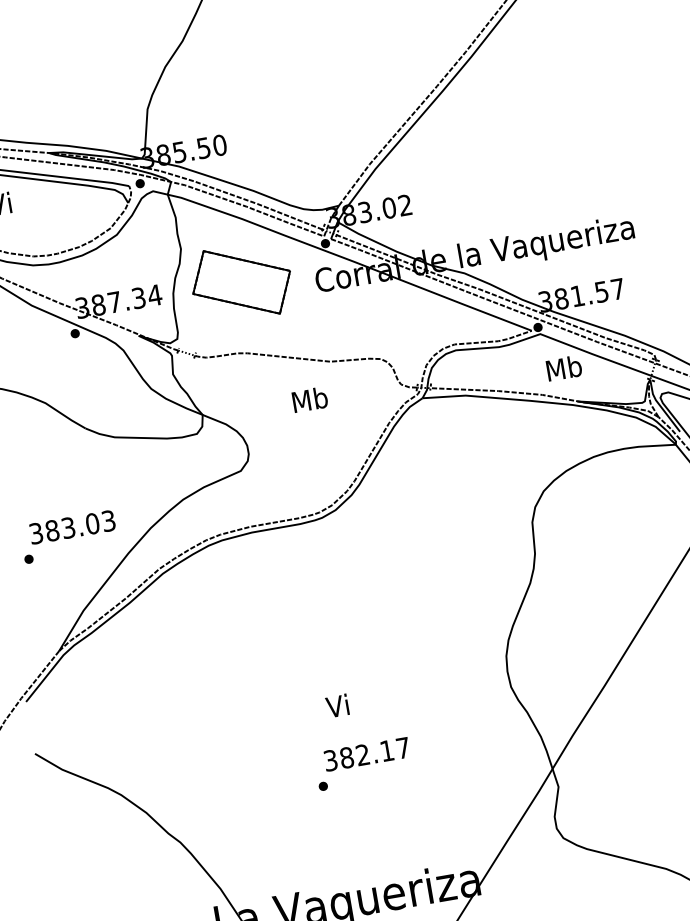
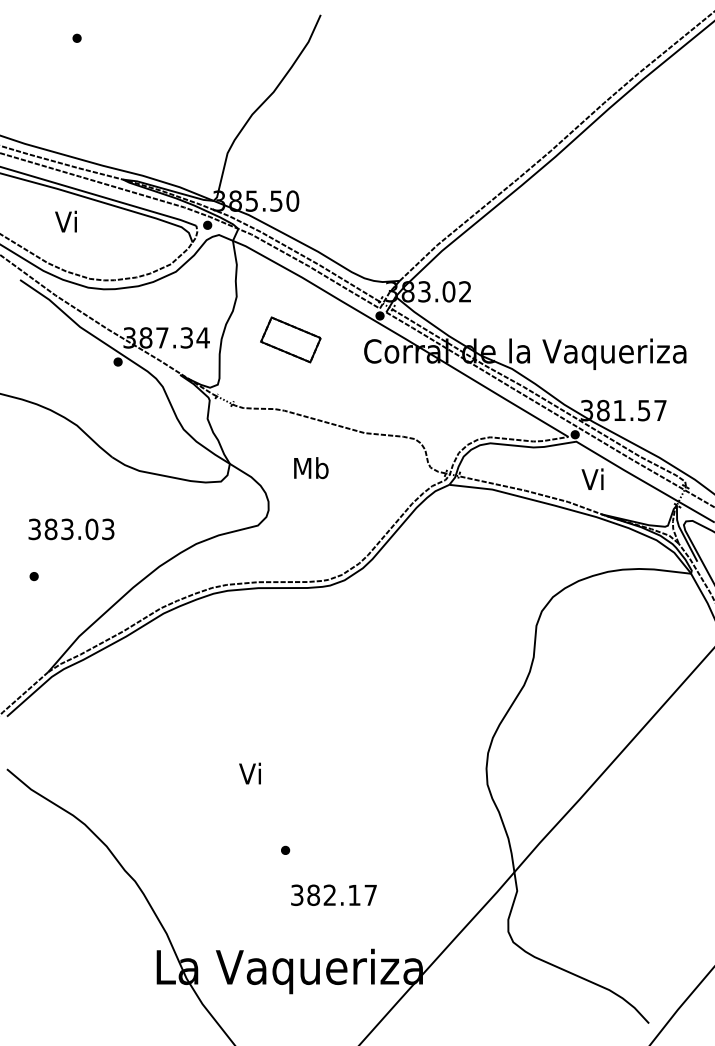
part: (241, 282) -> (290, 339), size x0.6
text: (563, 368) -> (593, 479), Mb -> Vi
text: (310, 400) -> (311, 468), moved
text: (72, 527) -> (71, 529), moved
text: (336, 706) -> (249, 773), moved
text: (366, 753) -> (333, 894), moved

